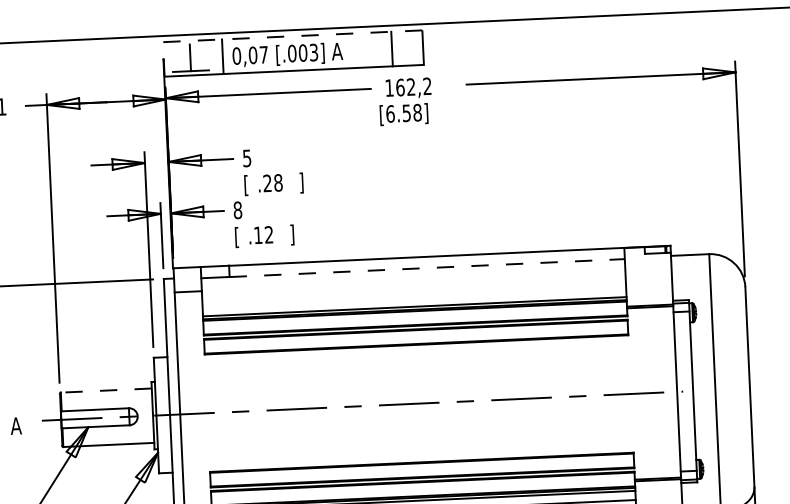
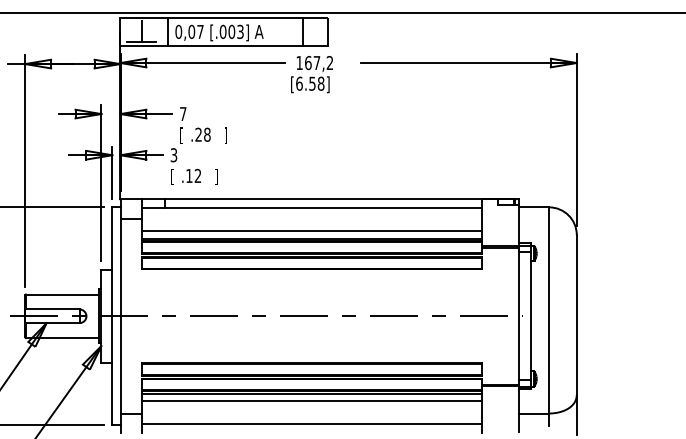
line: (274, 37) -> (209, 18), dashed -> solid
text: (410, 86) -> (316, 62), 162,2 -> 167,2
text: (247, 158) -> (183, 114), 5 -> 7
text: (237, 210) -> (173, 155), 8 -> 3
line: (427, 268) -> (323, 208), dashed -> solid
line: (413, 297) -> (311, 231), added
line: (105, 390) -> (61, 294), dashed -> solid

